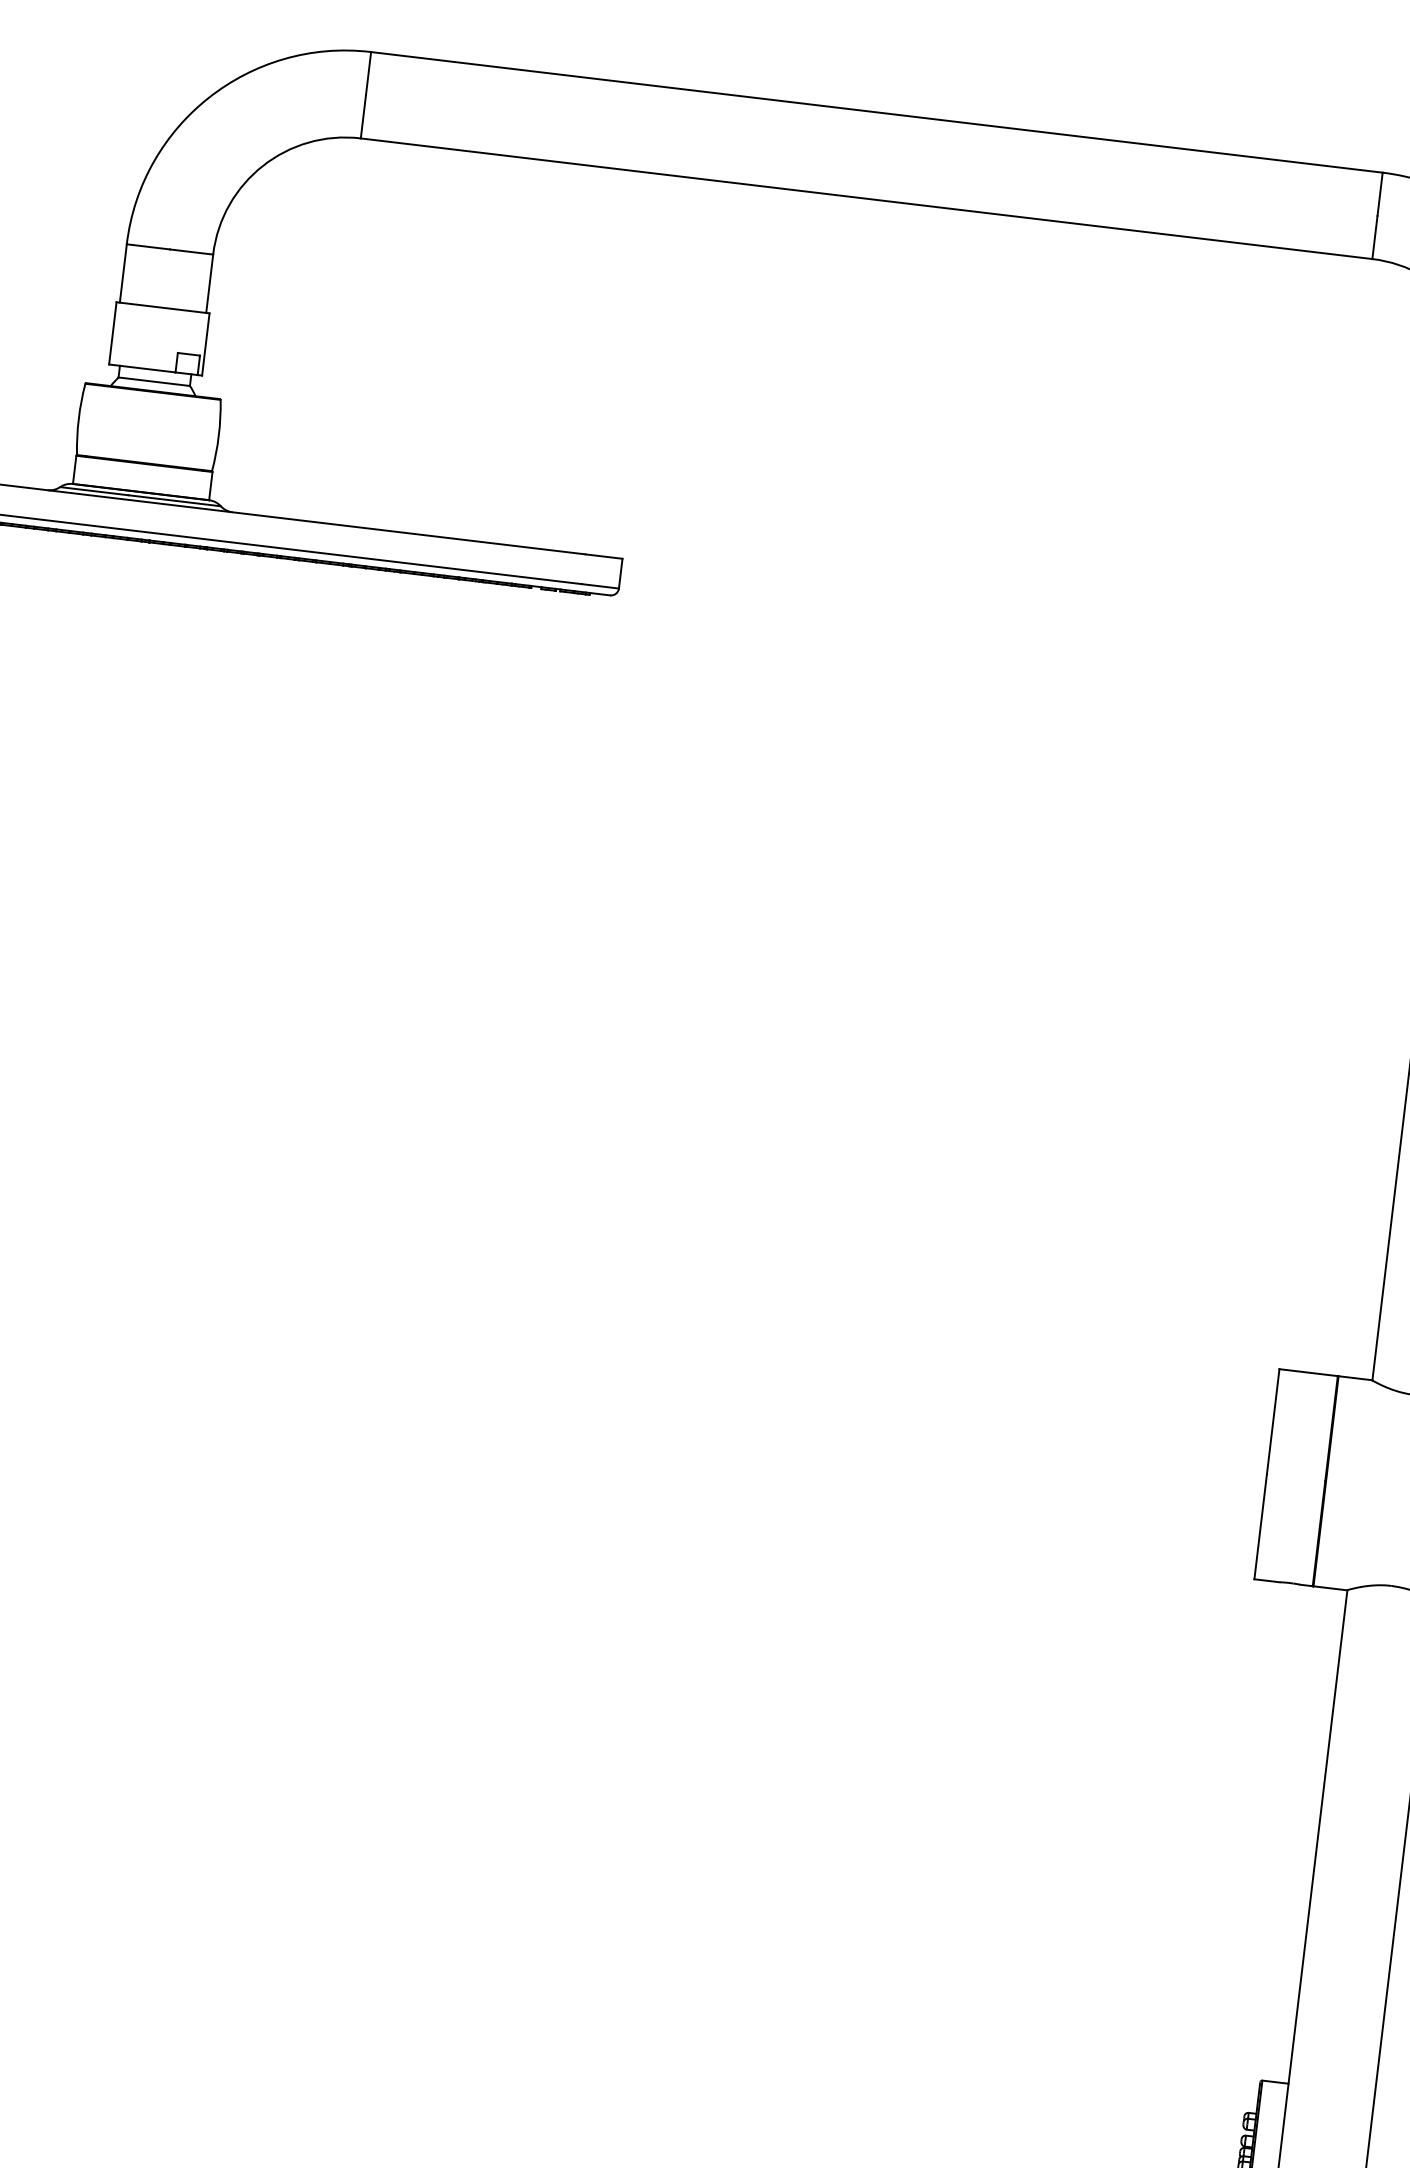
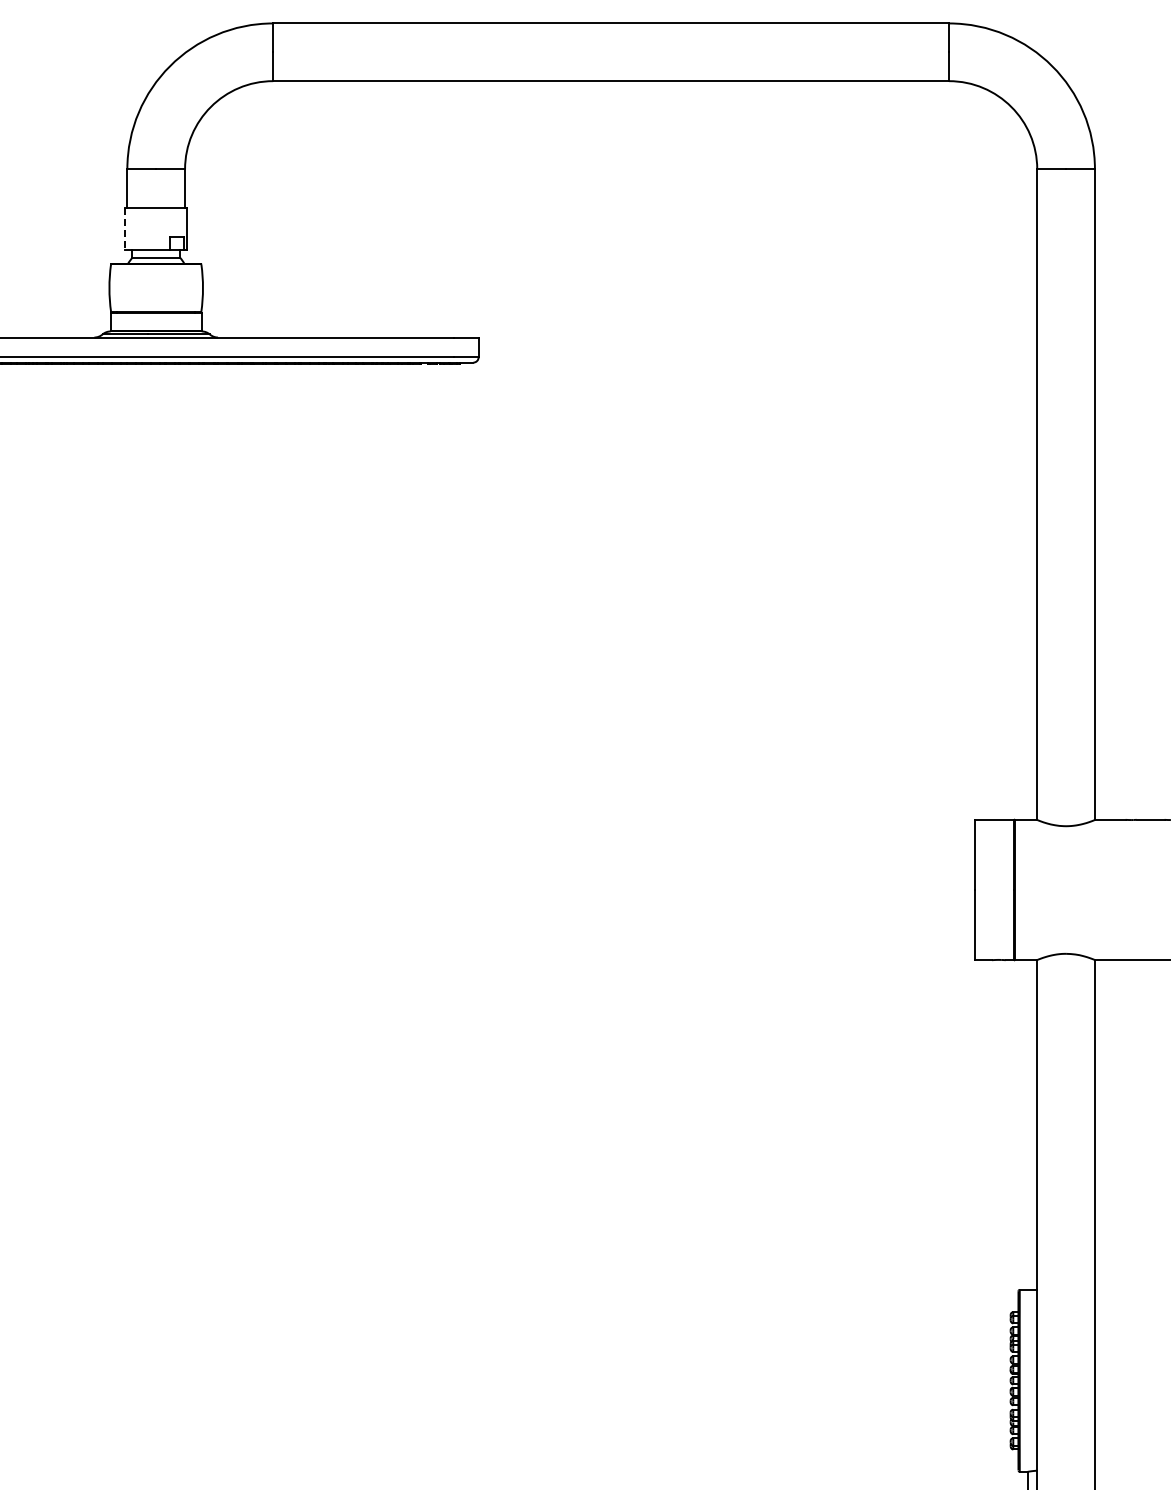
line: (113, 334) -> (125, 229), solid -> dashed

